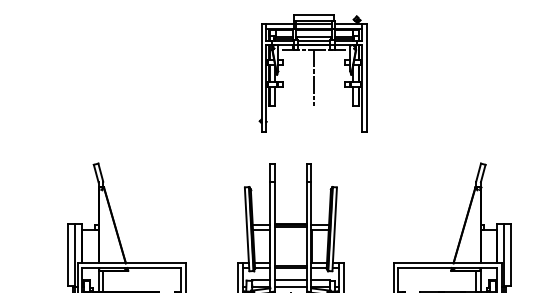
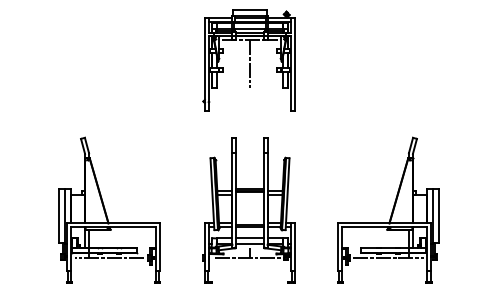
part: (312, 73) -> (248, 60), moved

